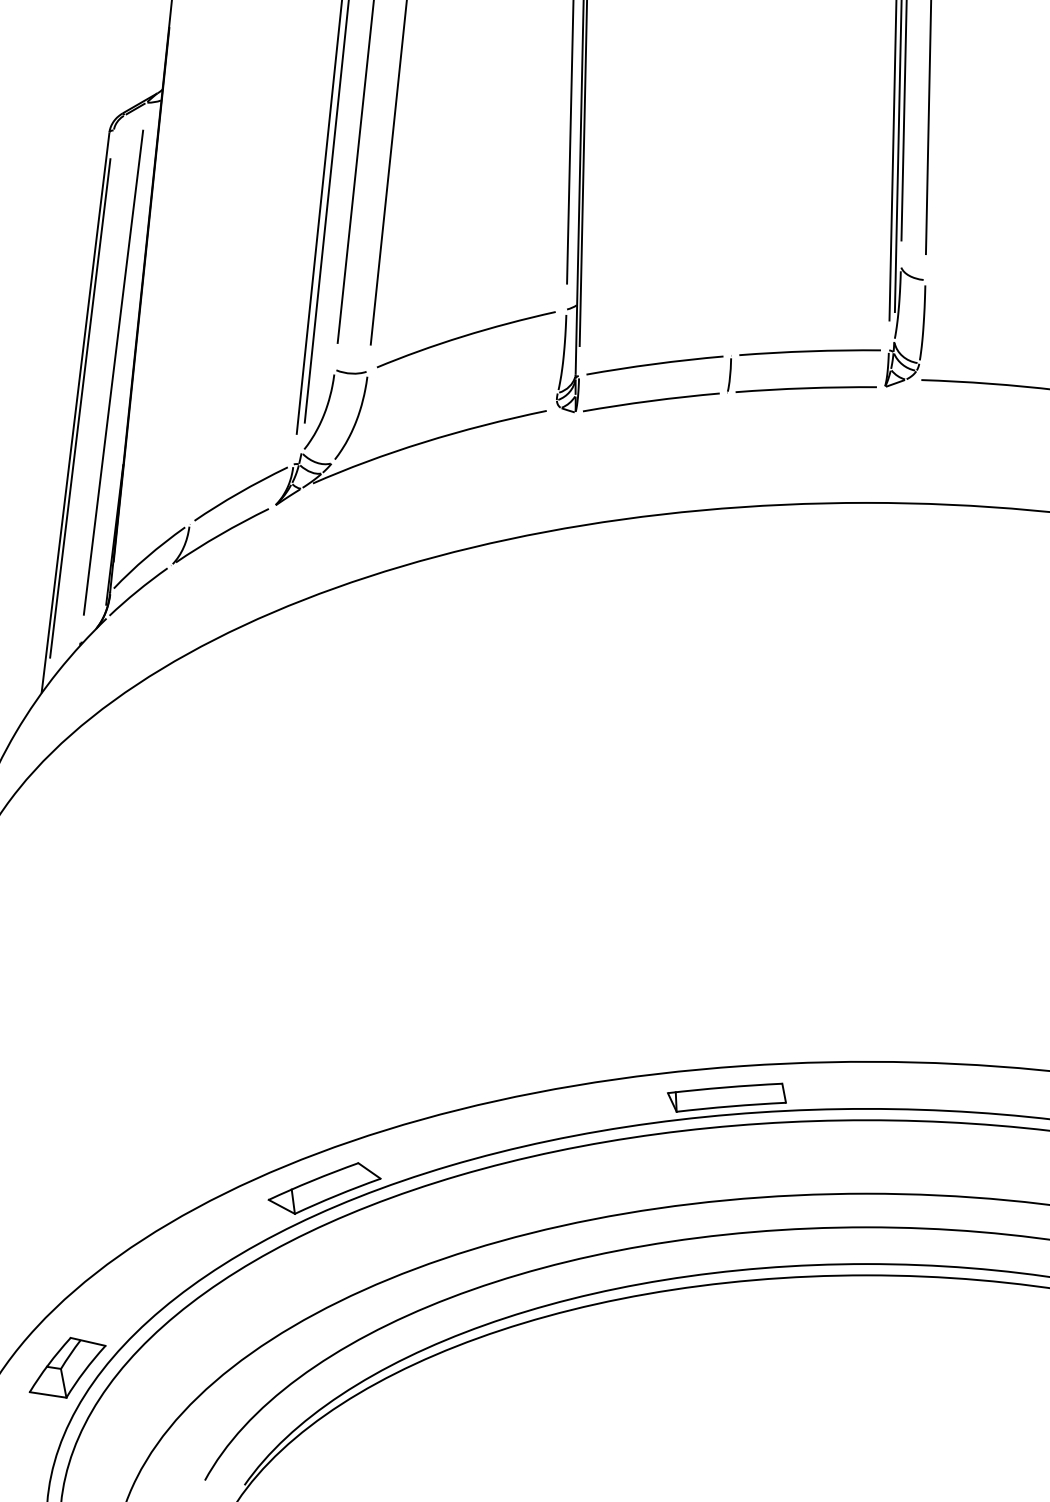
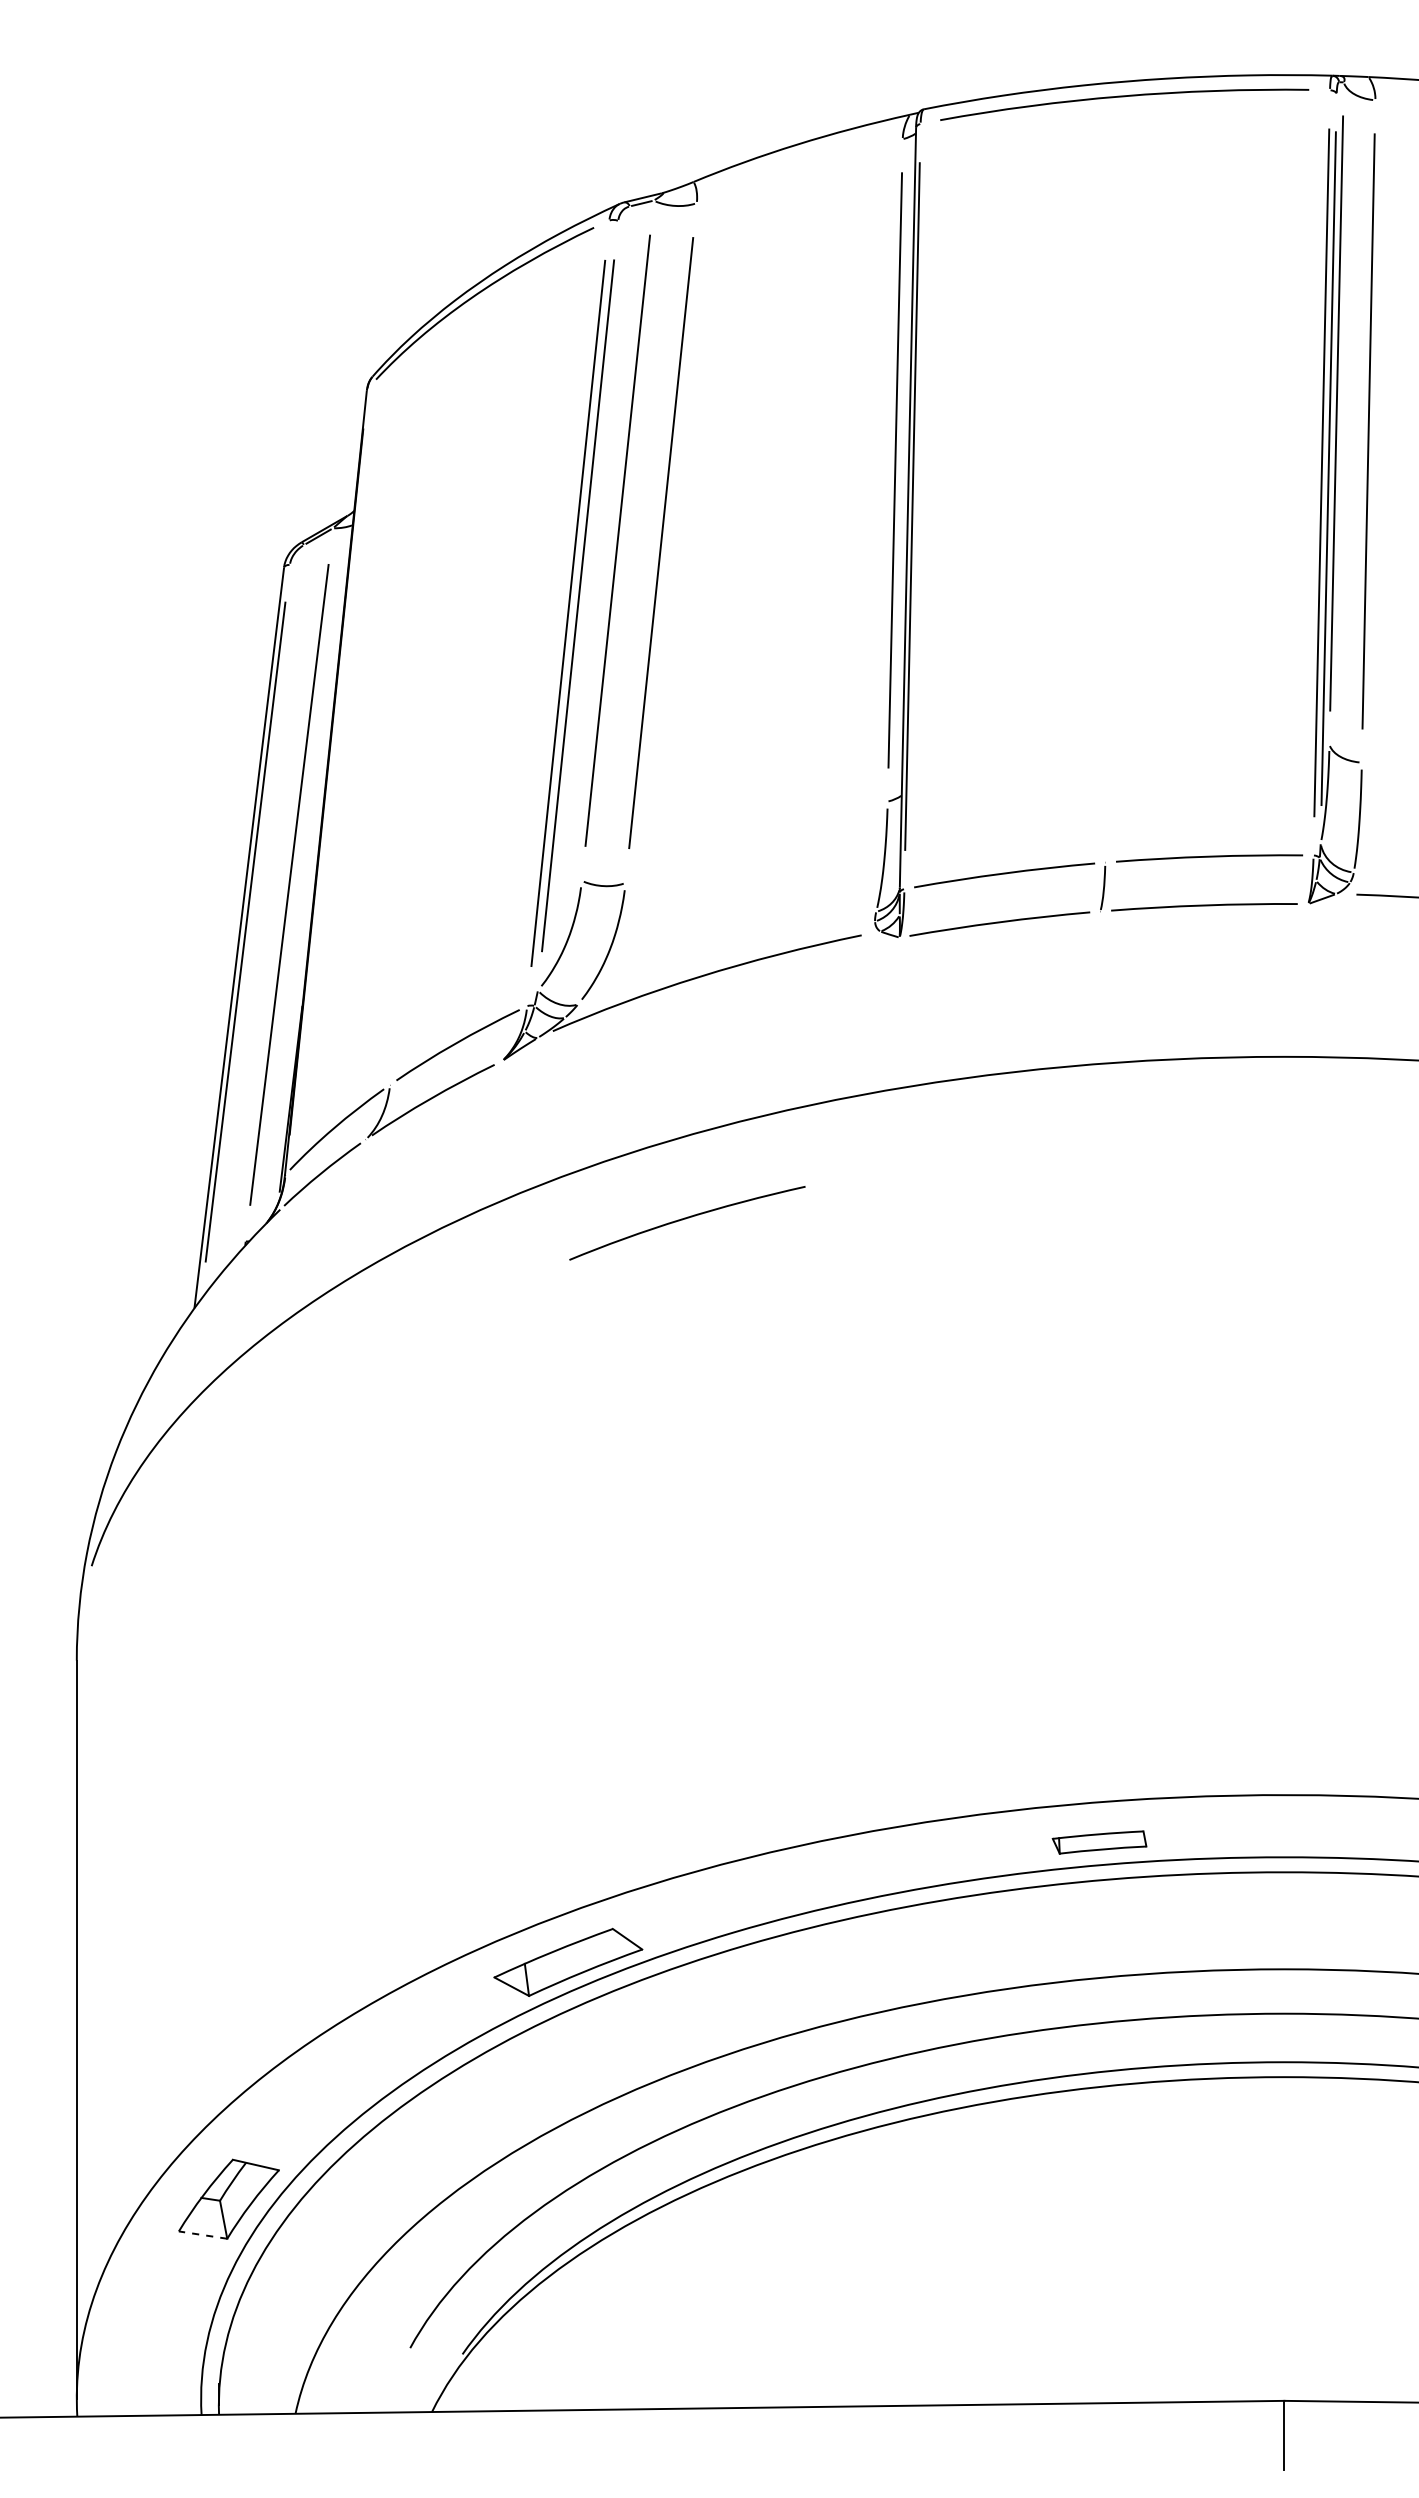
curve: (464, 336) -> (685, 1219), moved
part: (726, 1097) -> (1099, 1842), size x0.6
line: (47, 1395) -> (202, 2235), solid -> dashed

